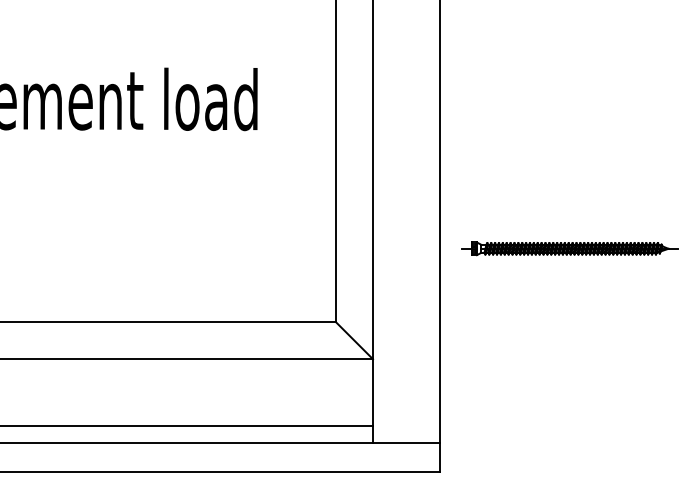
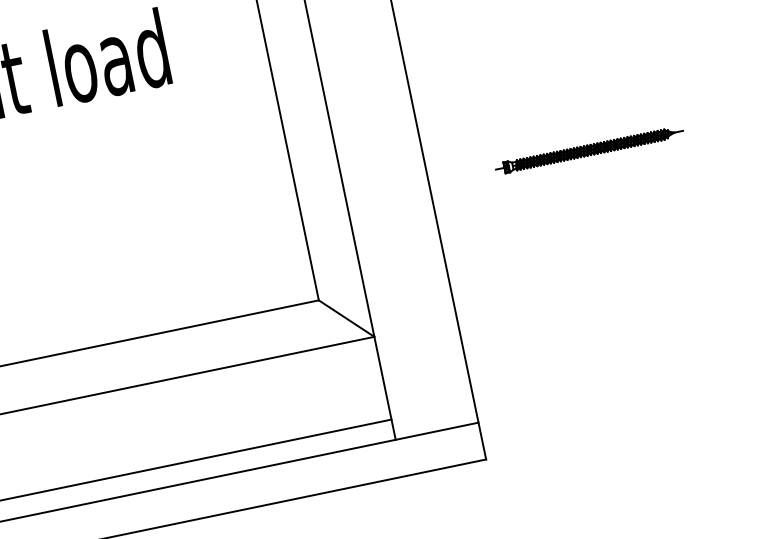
part: (569, 248) -> (588, 149), size x0.7

